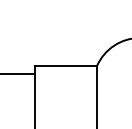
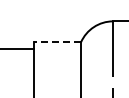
line: (65, 66) -> (57, 42), solid -> dashed

